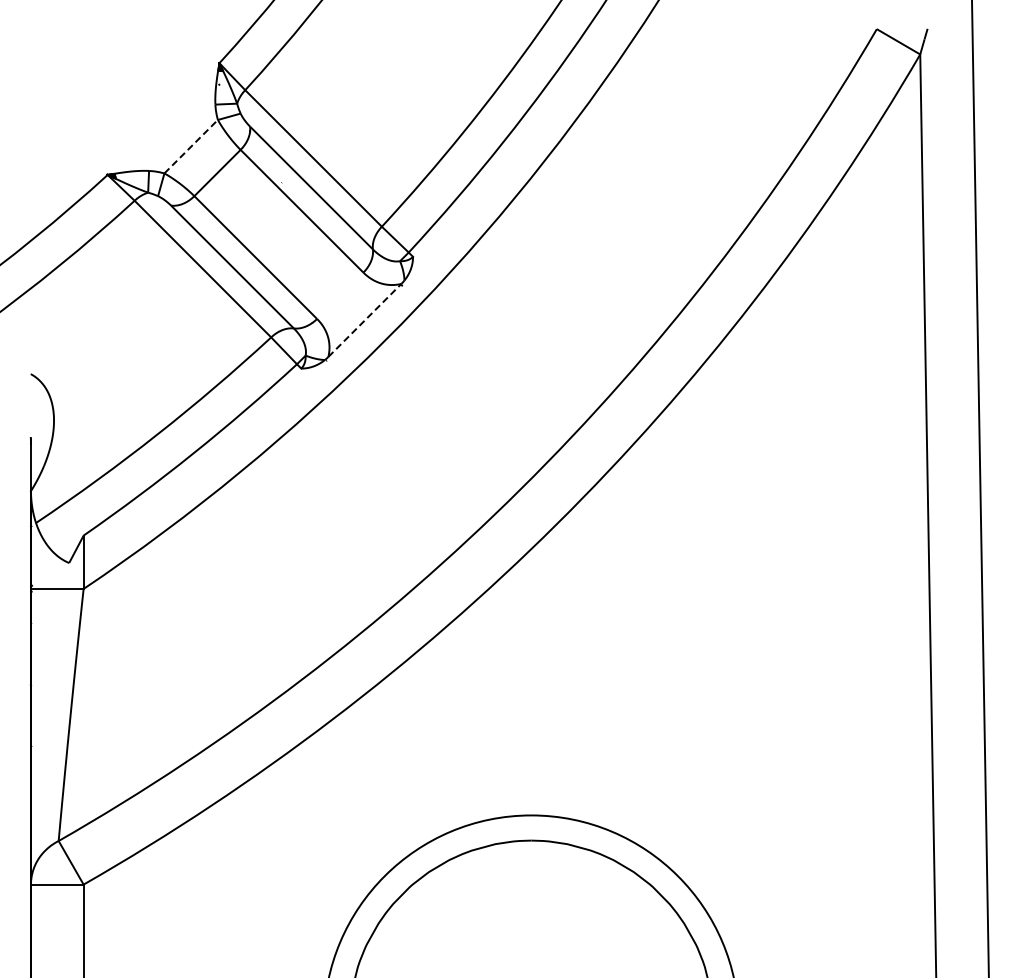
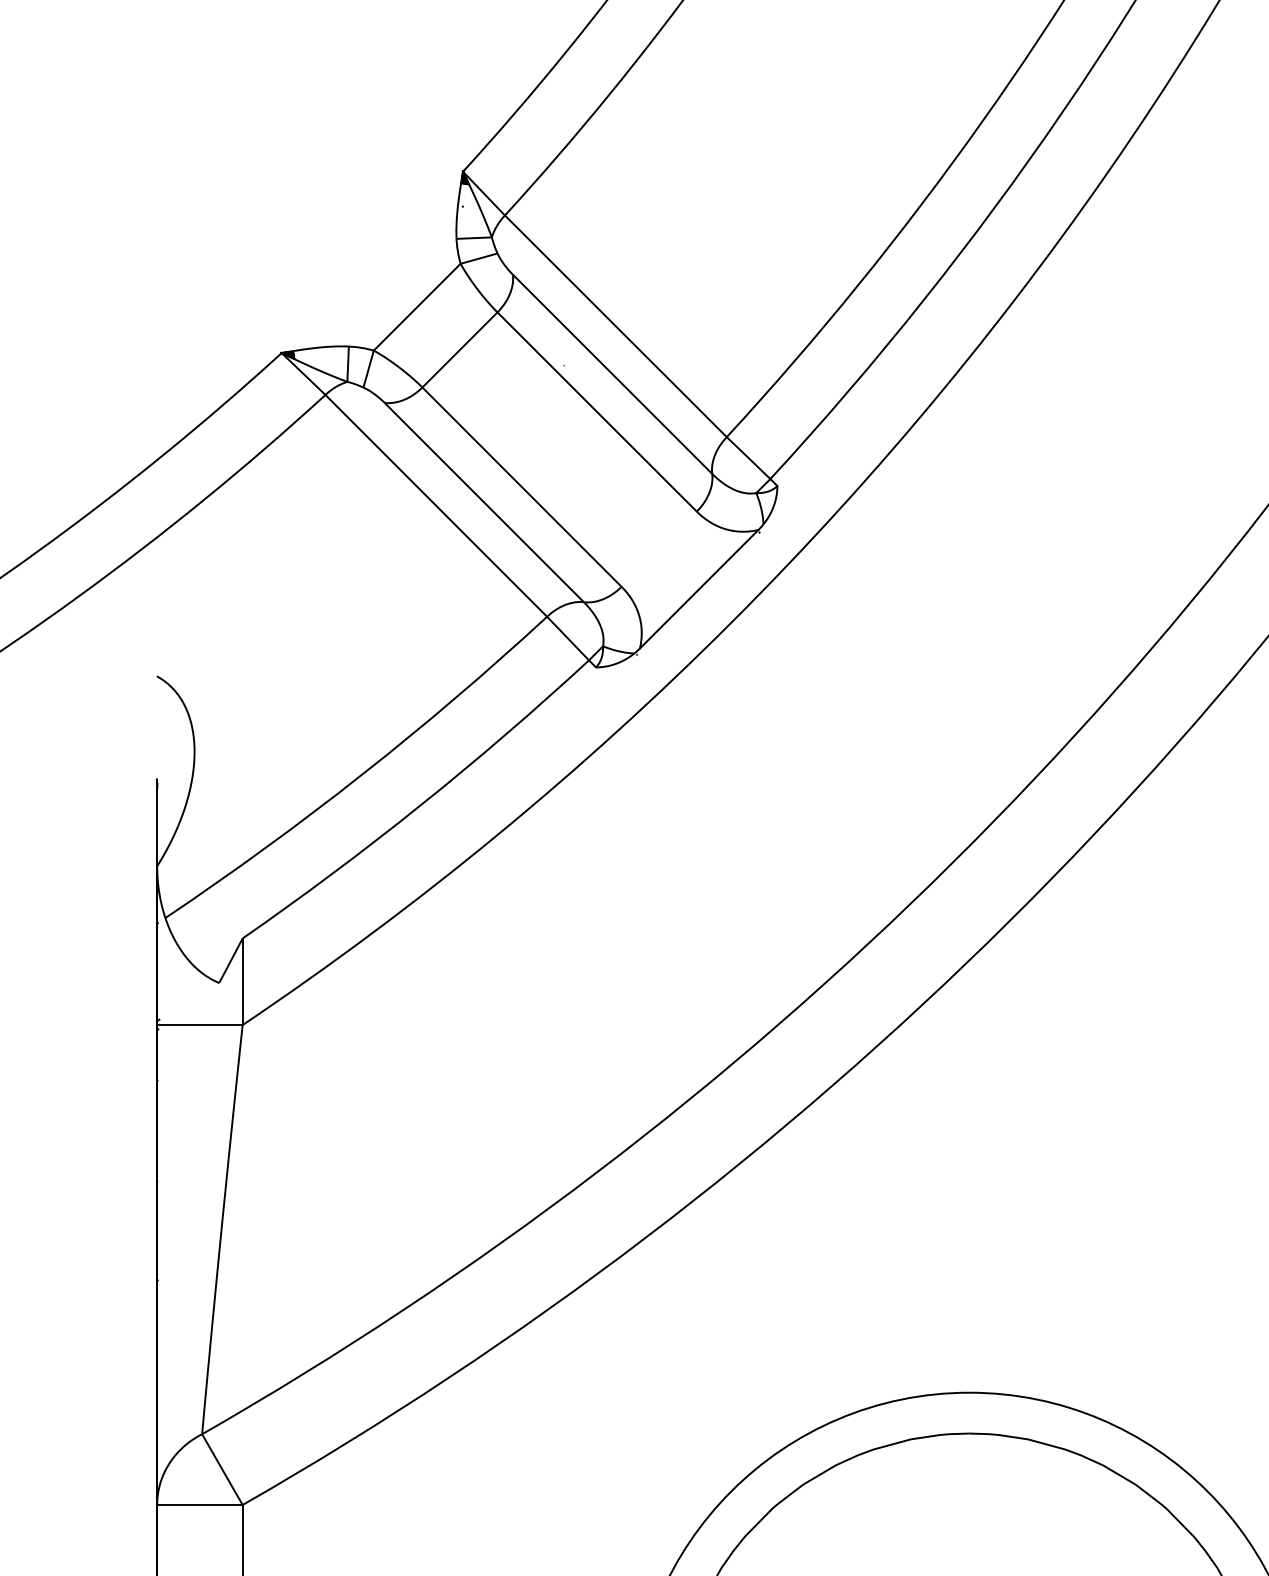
line: (191, 146) -> (417, 306), dashed -> solid
line: (364, 320) -> (698, 589), dashed -> solid

